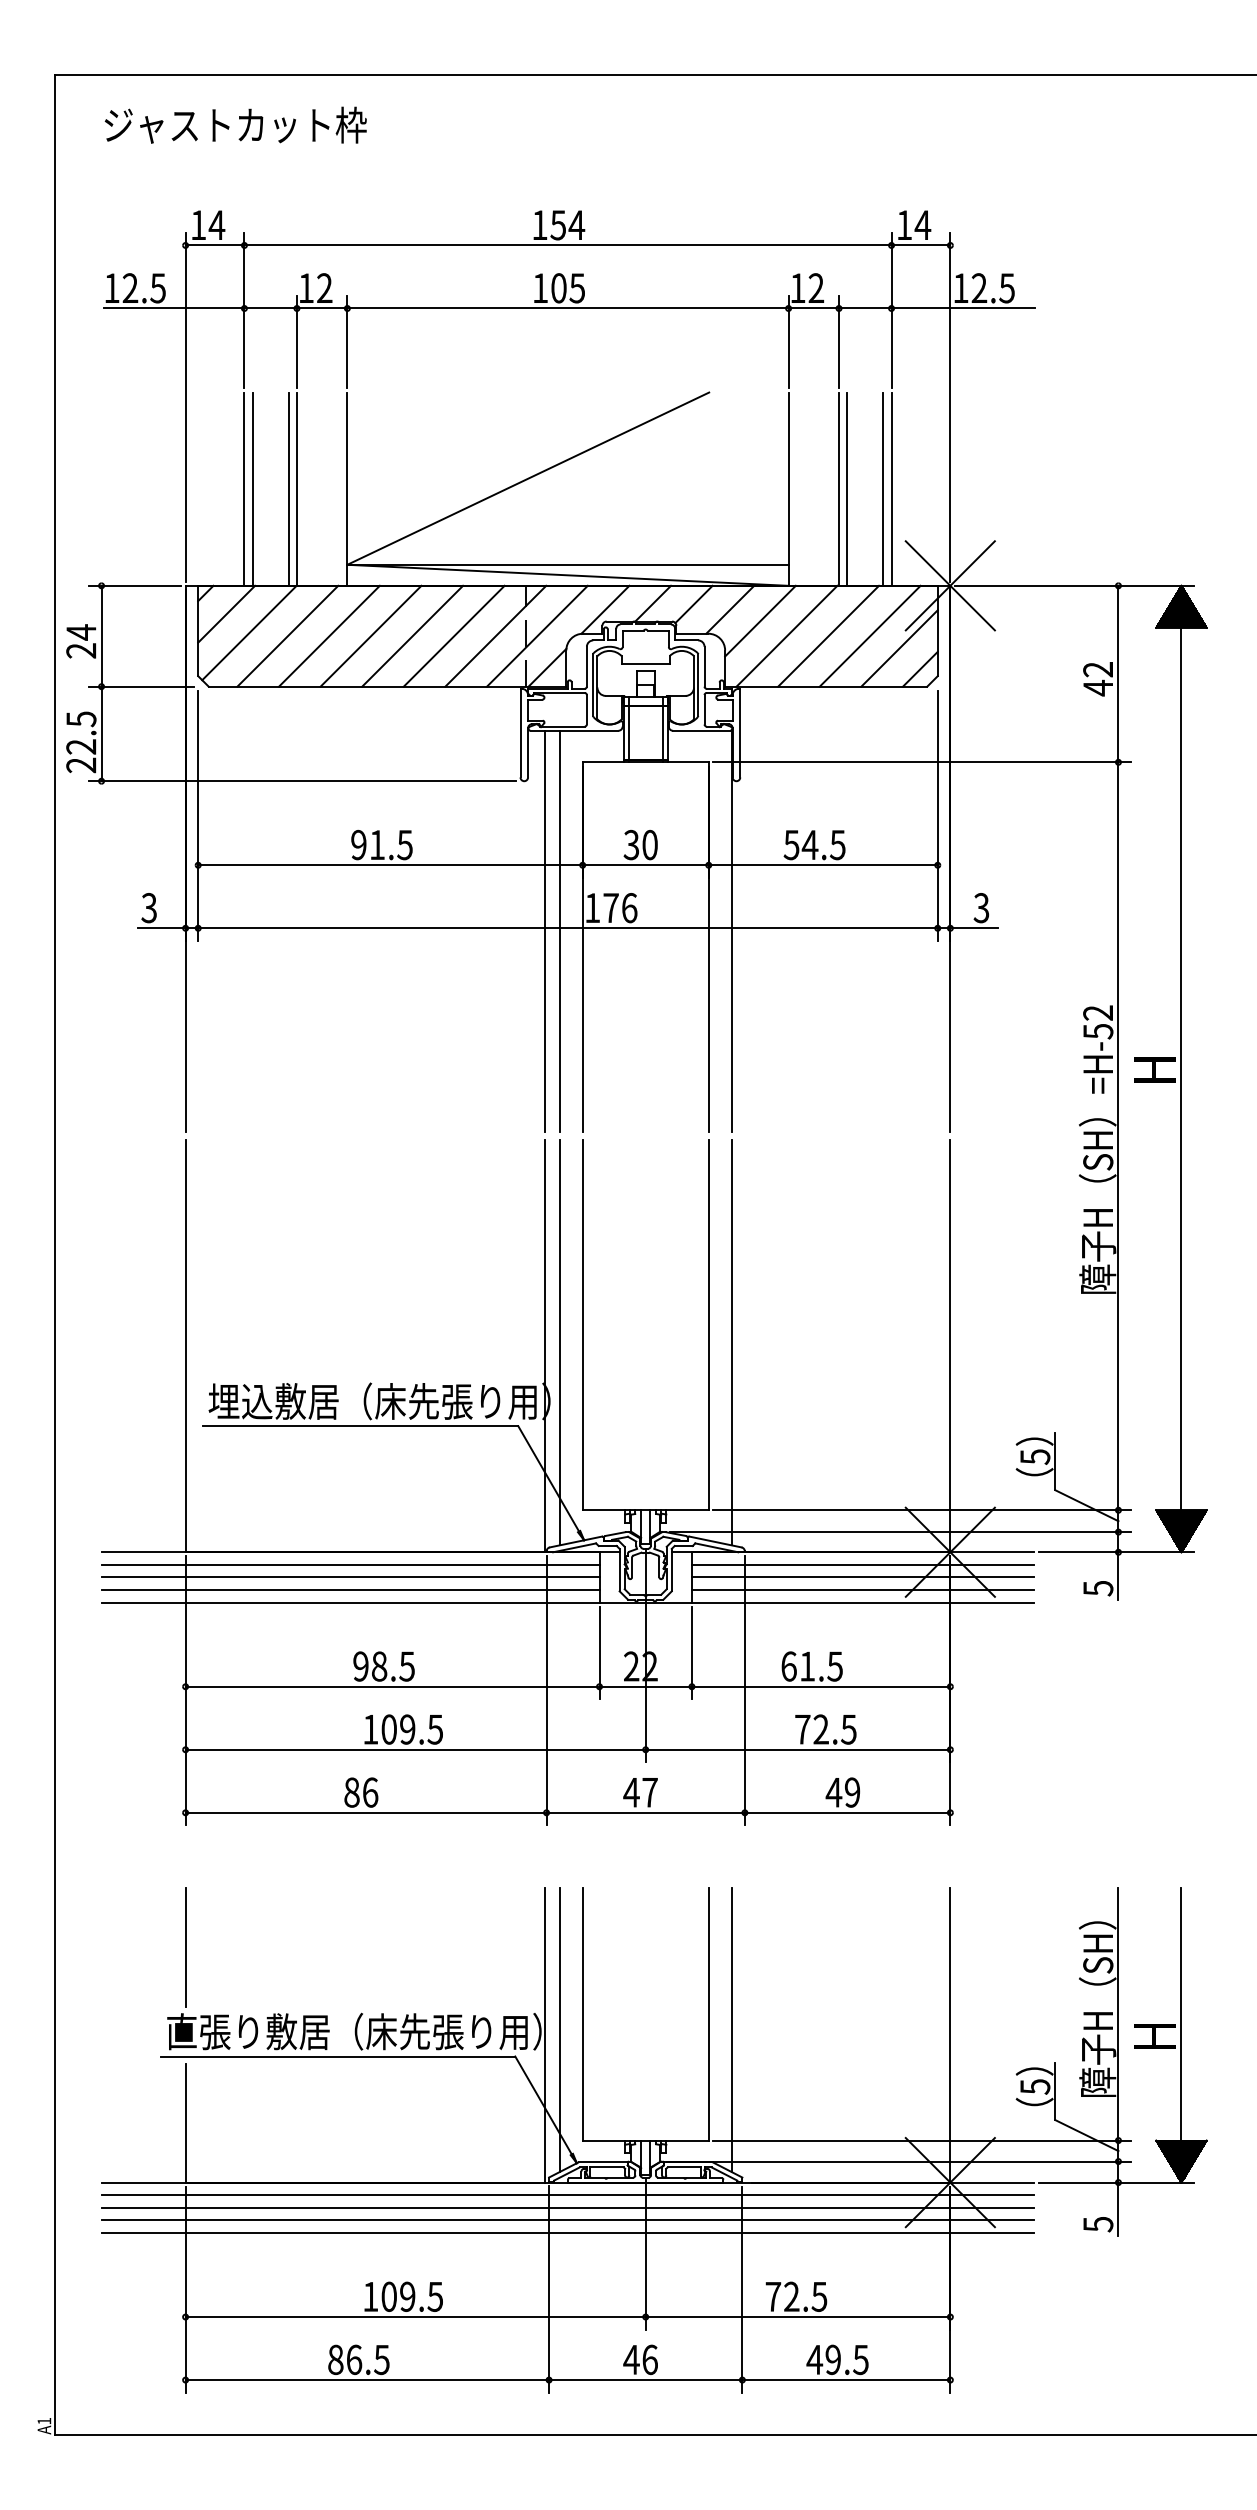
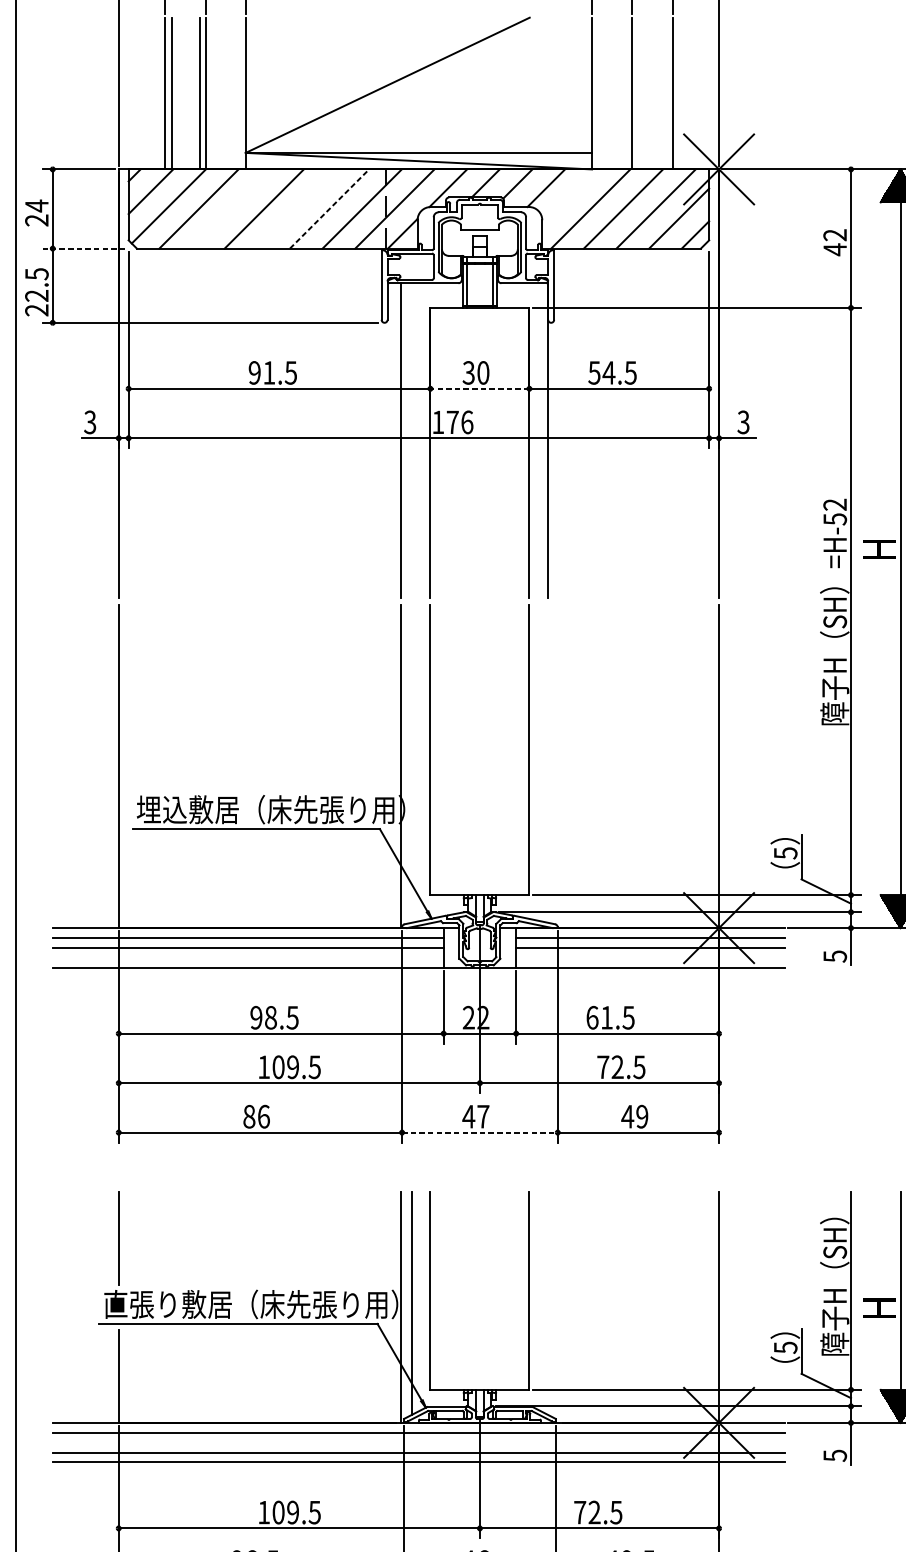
line: (847, 488) -> (638, 93), removed
line: (883, 488) -> (666, 93), removed
line: (760, 620) -> (570, 196), removed
line: (329, 635) -> (231, 208), removed
line: (412, 635) -> (296, 208), removed
line: (454, 635) -> (329, 208), solid -> dashed
line: (141, 686) -> (84, 248), solid -> dashed
line: (645, 865) -> (479, 388), solid -> dashed
line: (559, 931) -> (412, 440), removed
line: (559, 1342) -> (412, 763), removed
line: (731, 1342) -> (547, 763), removed
line: (350, 1590) -> (248, 958), removed
line: (862, 1590) -> (650, 958), removed
line: (646, 1812) -> (480, 1132), solid -> dashed
line: (731, 2030) -> (547, 1303), removed
line: (567, 2207) -> (418, 1442), removed

